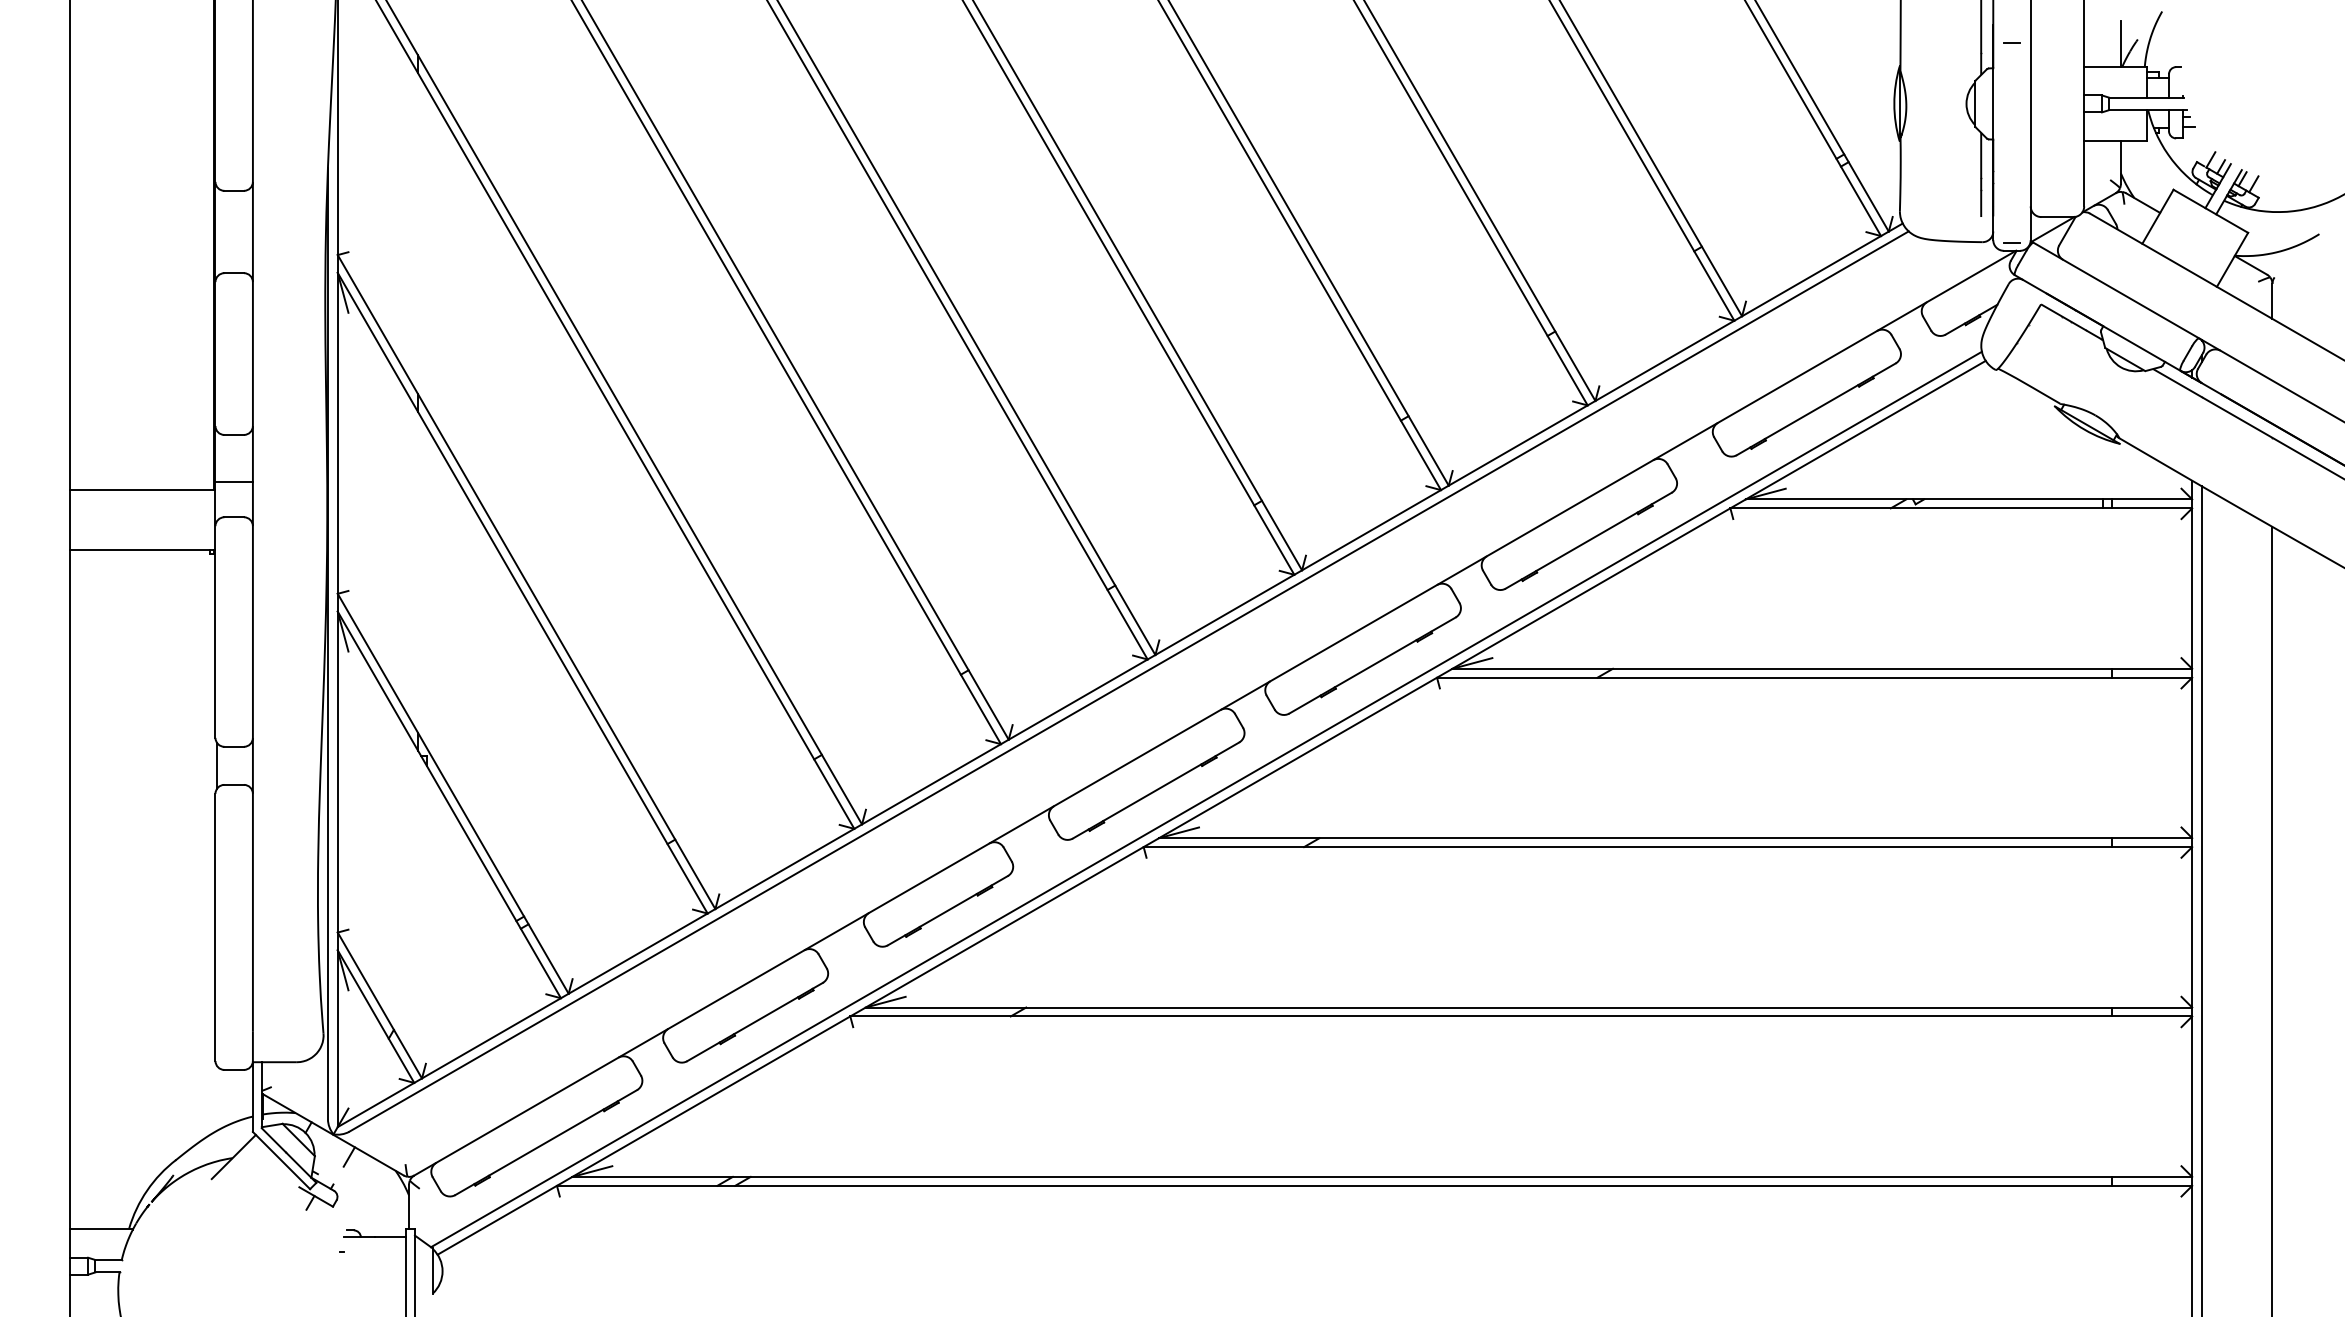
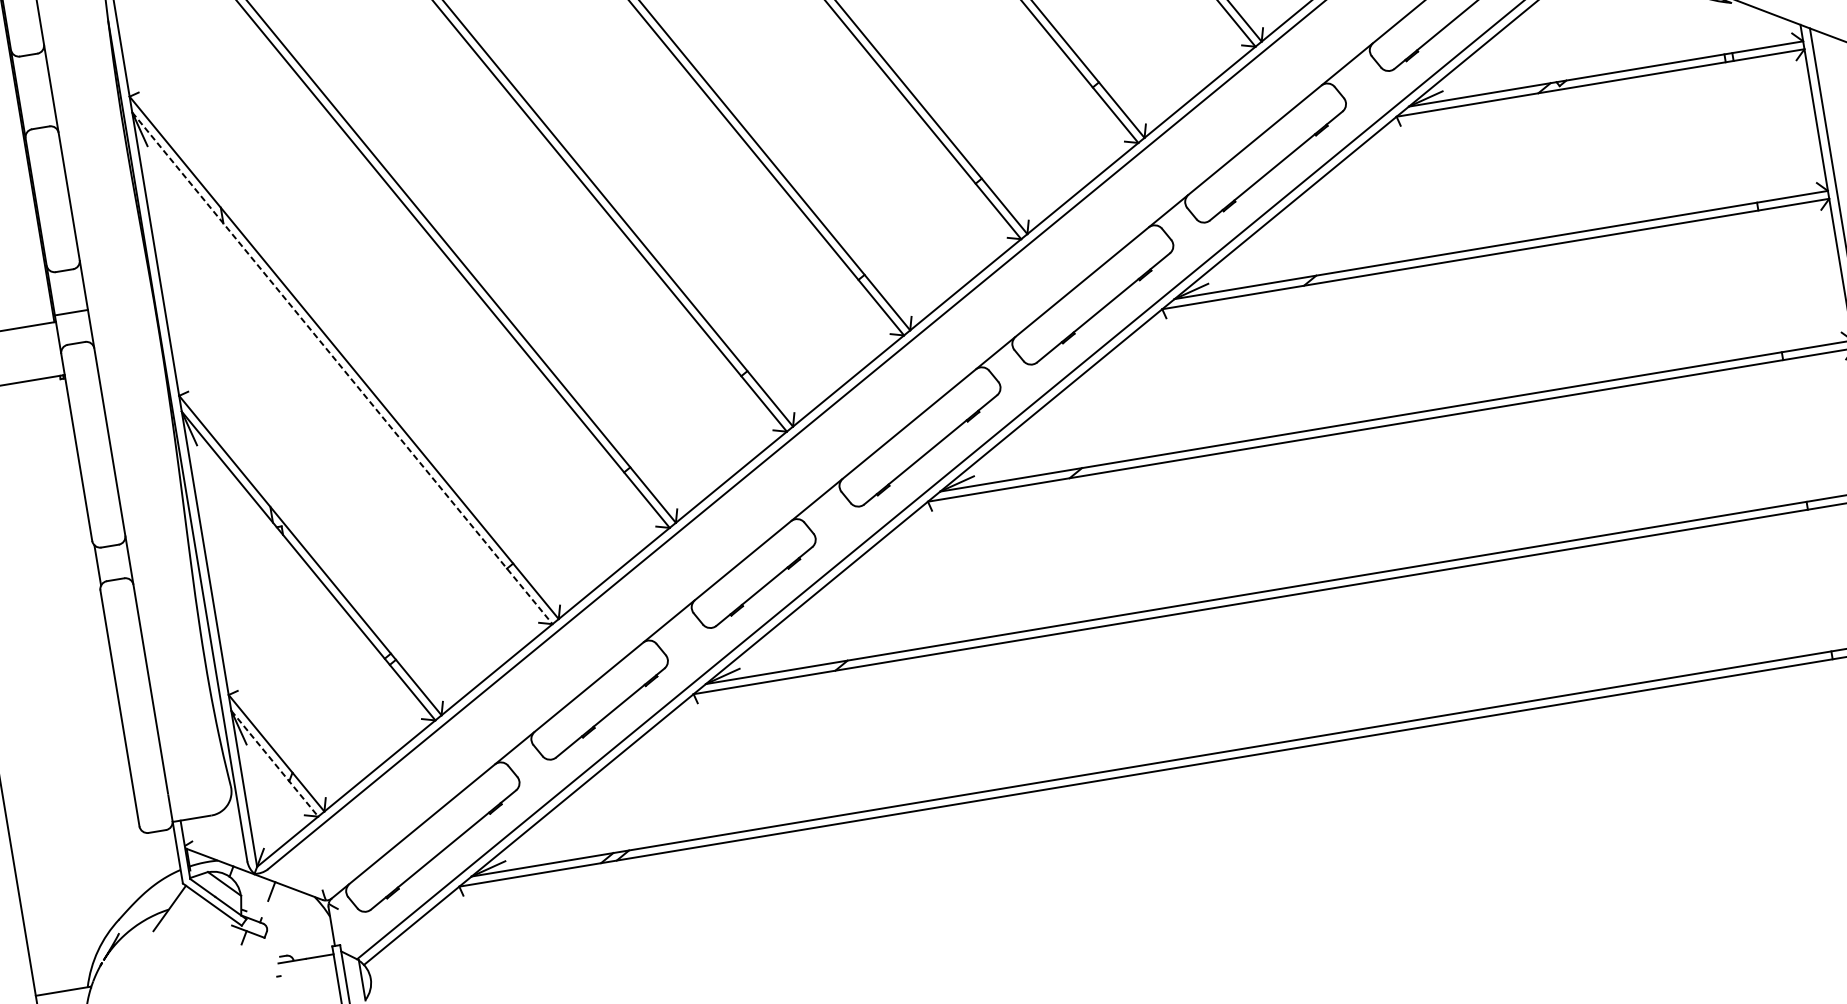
line: (522, 593) -> (342, 368), solid -> dashed
line: (376, 1016) -> (275, 763), solid -> dashed

